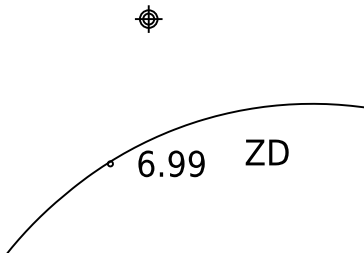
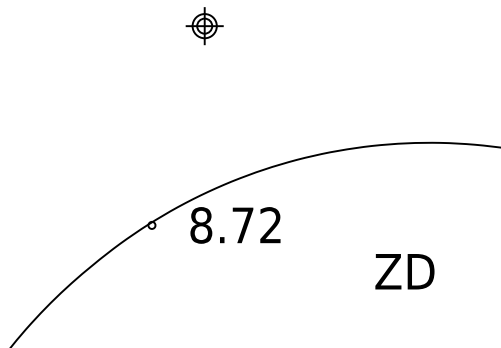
text: (266, 152) -> (403, 271), moved
text: (171, 163) -> (236, 224), 6.99 -> 8.72

